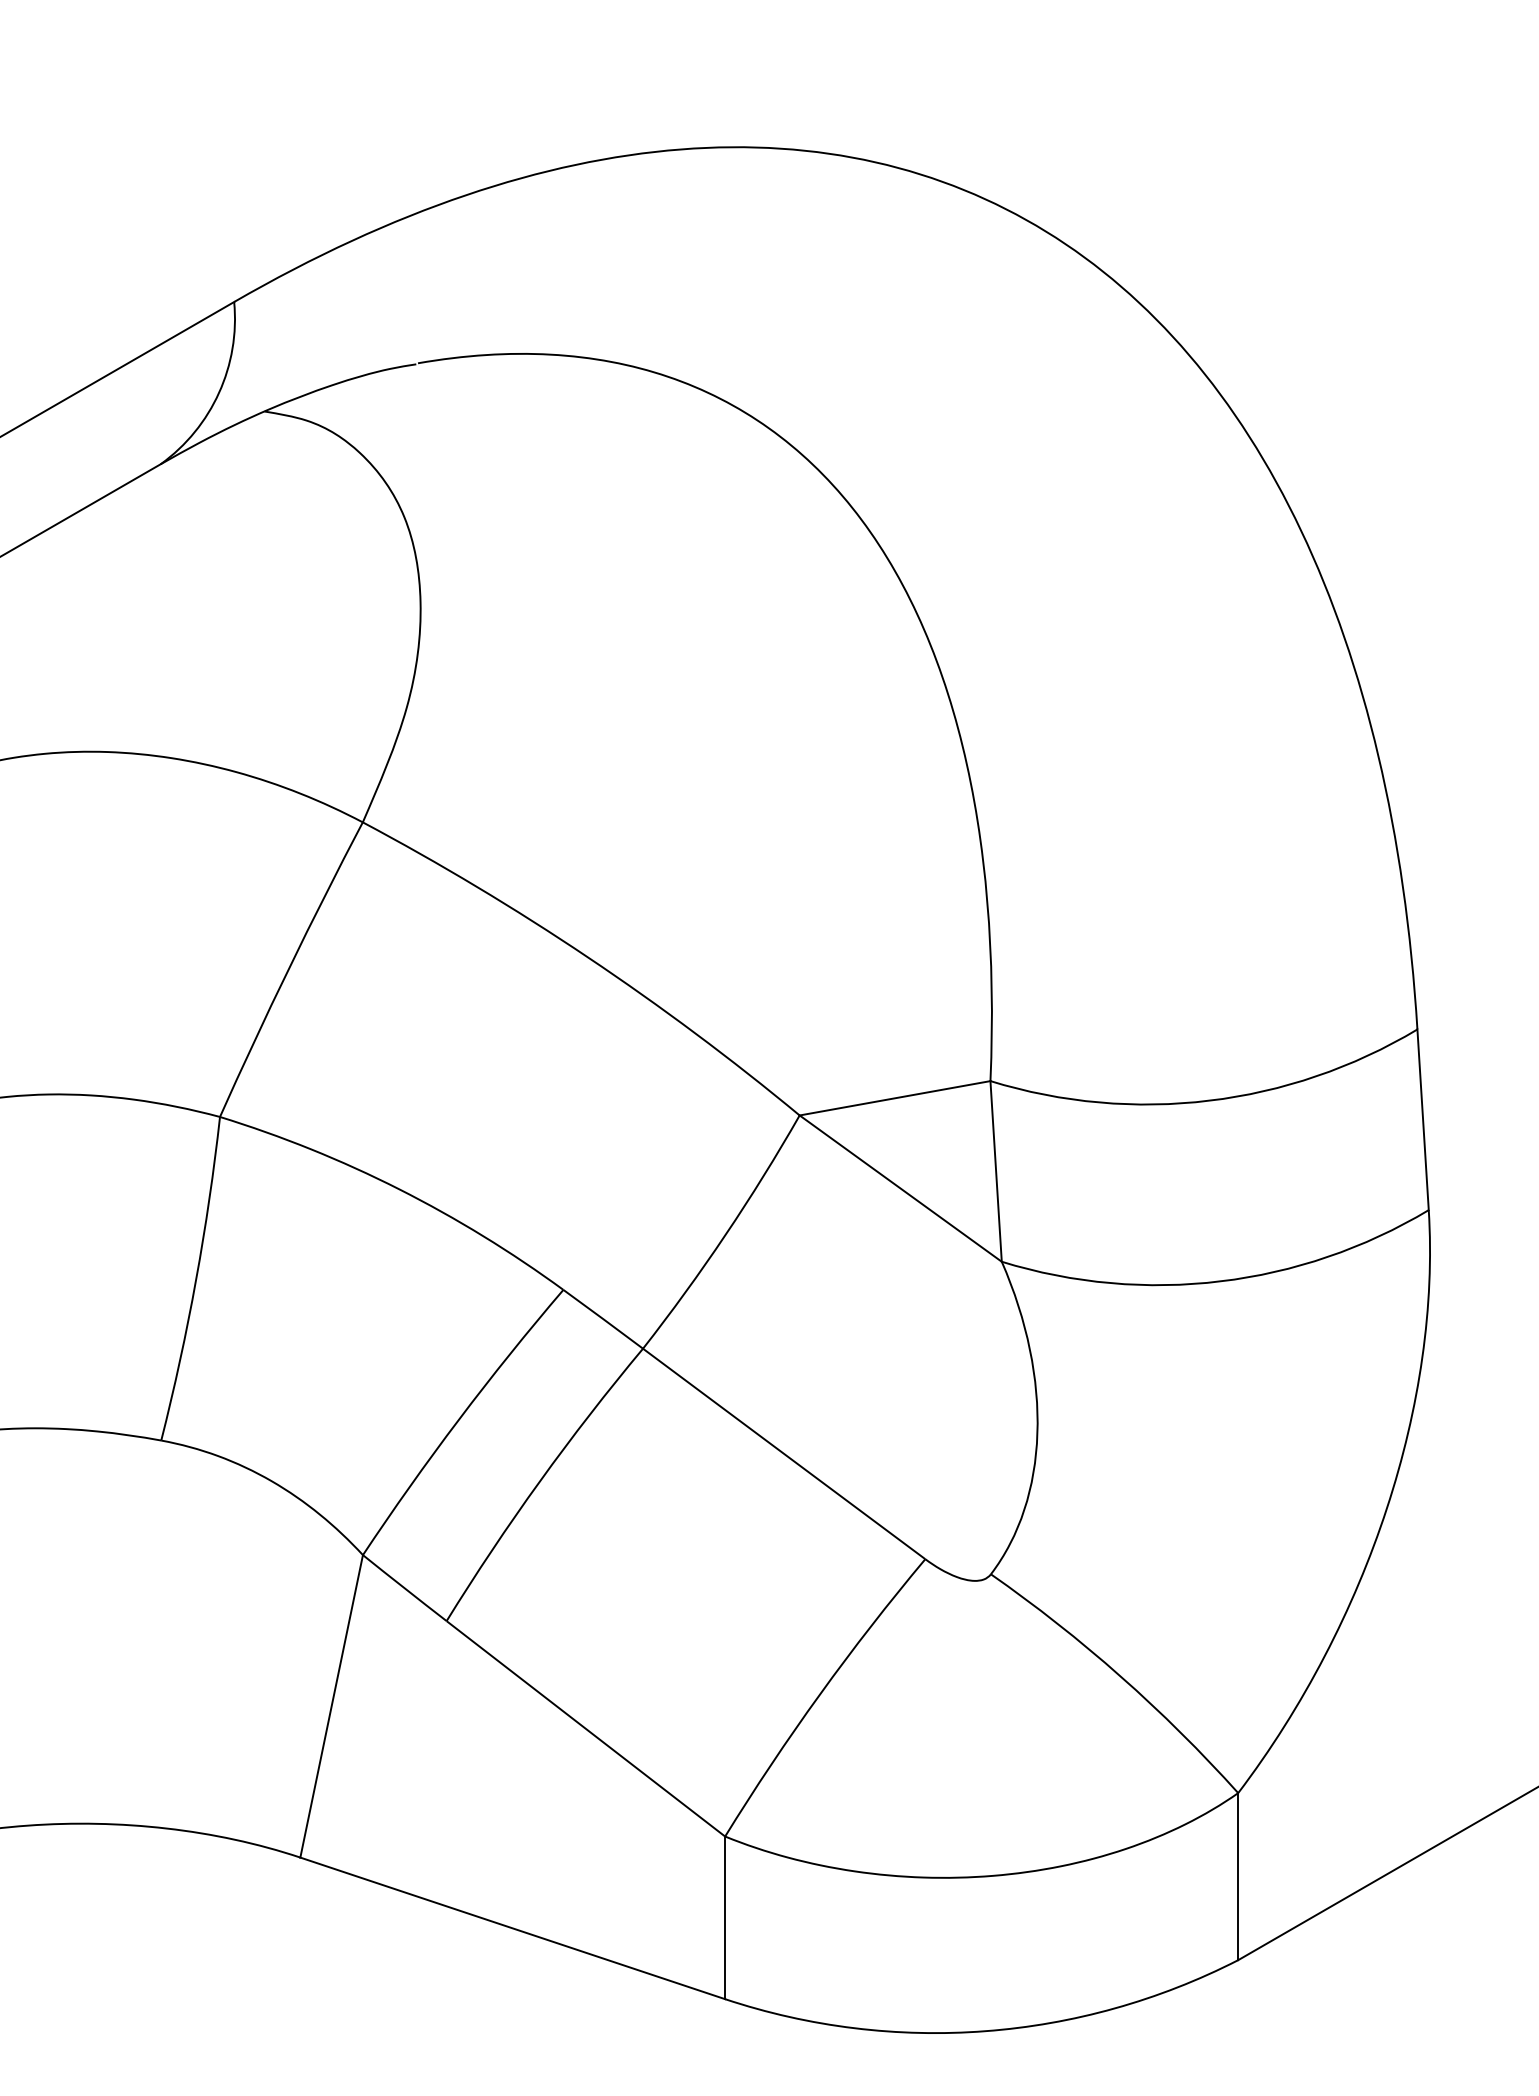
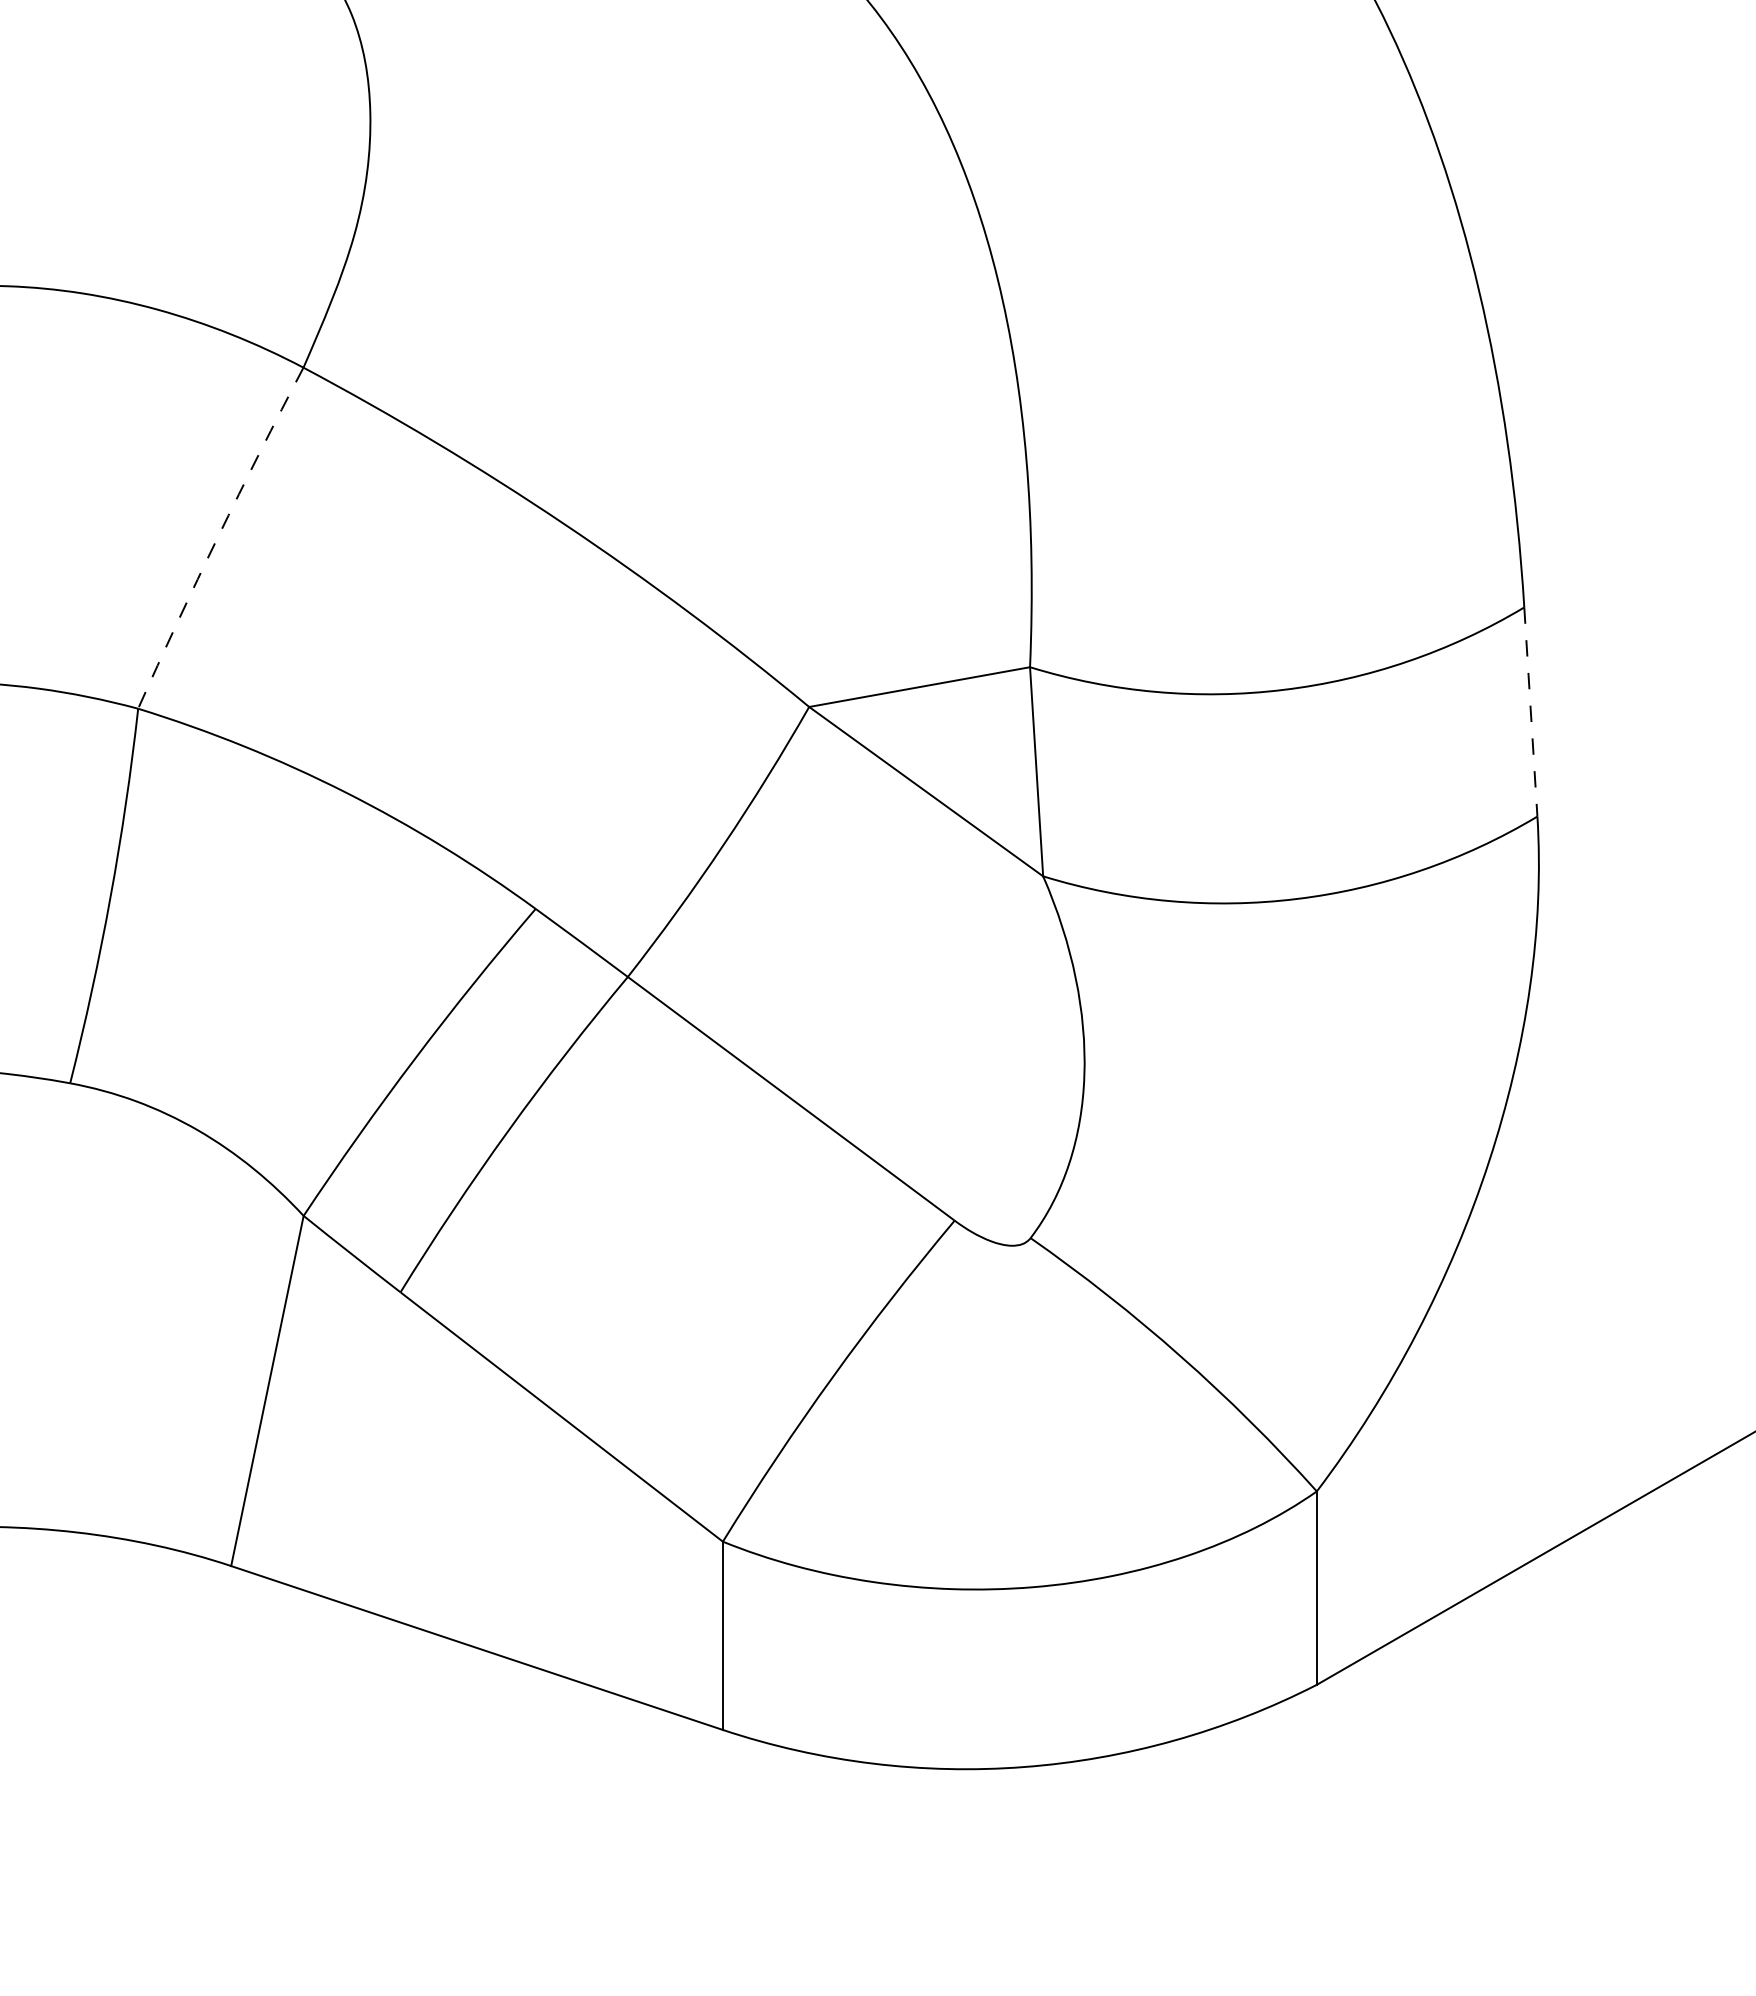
arc: (289, 968) -> (218, 536), solid -> dashed
line: (1423, 1119) -> (1531, 711), solid -> dashed

